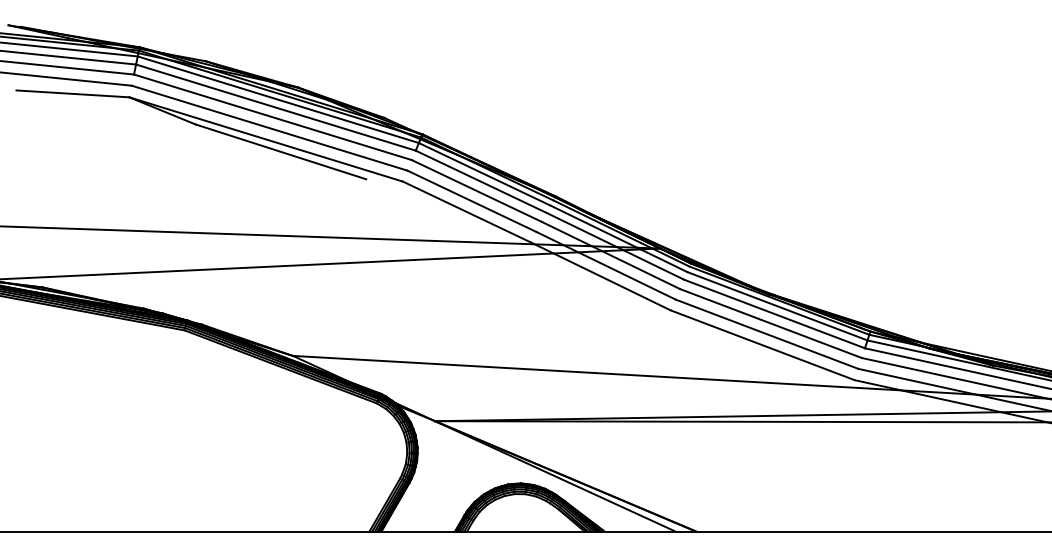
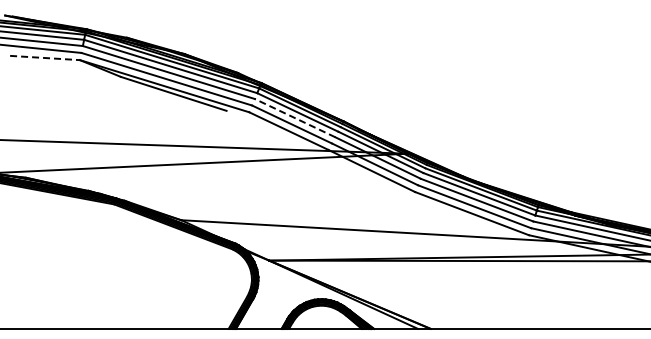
line: (73, 94) -> (45, 58), solid -> dashed
line: (477, 191) -> (295, 118), solid -> dashed

